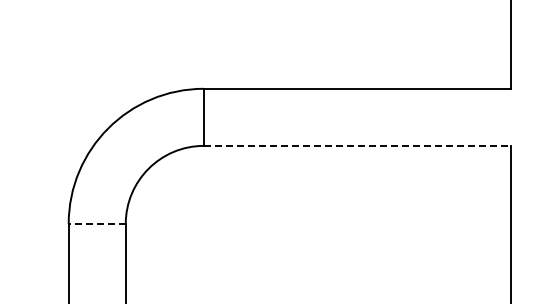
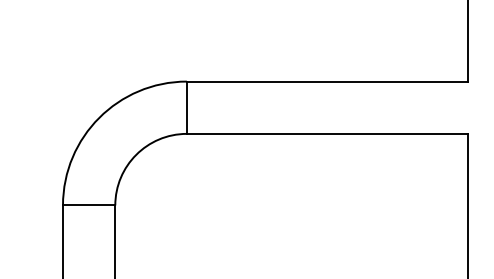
line: (357, 145) -> (327, 133), dashed -> solid
line: (97, 223) -> (89, 205), dashed -> solid

